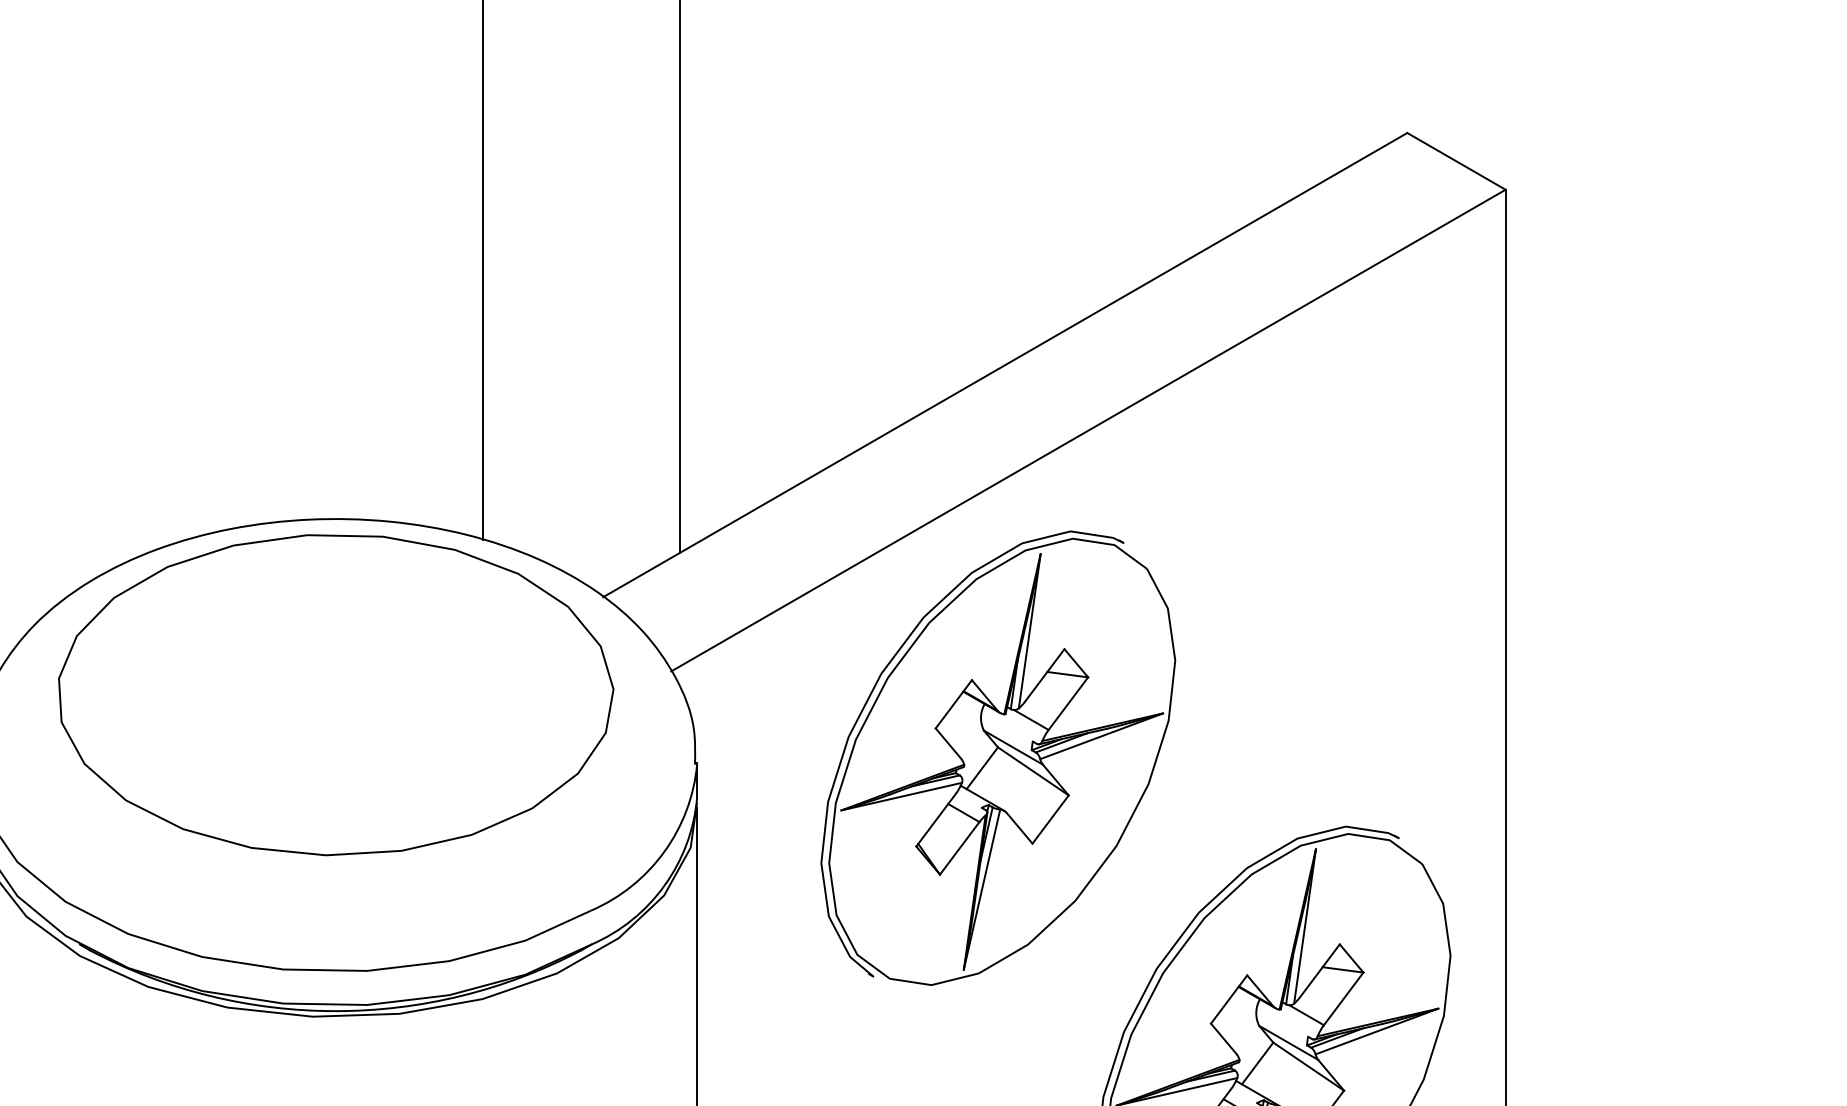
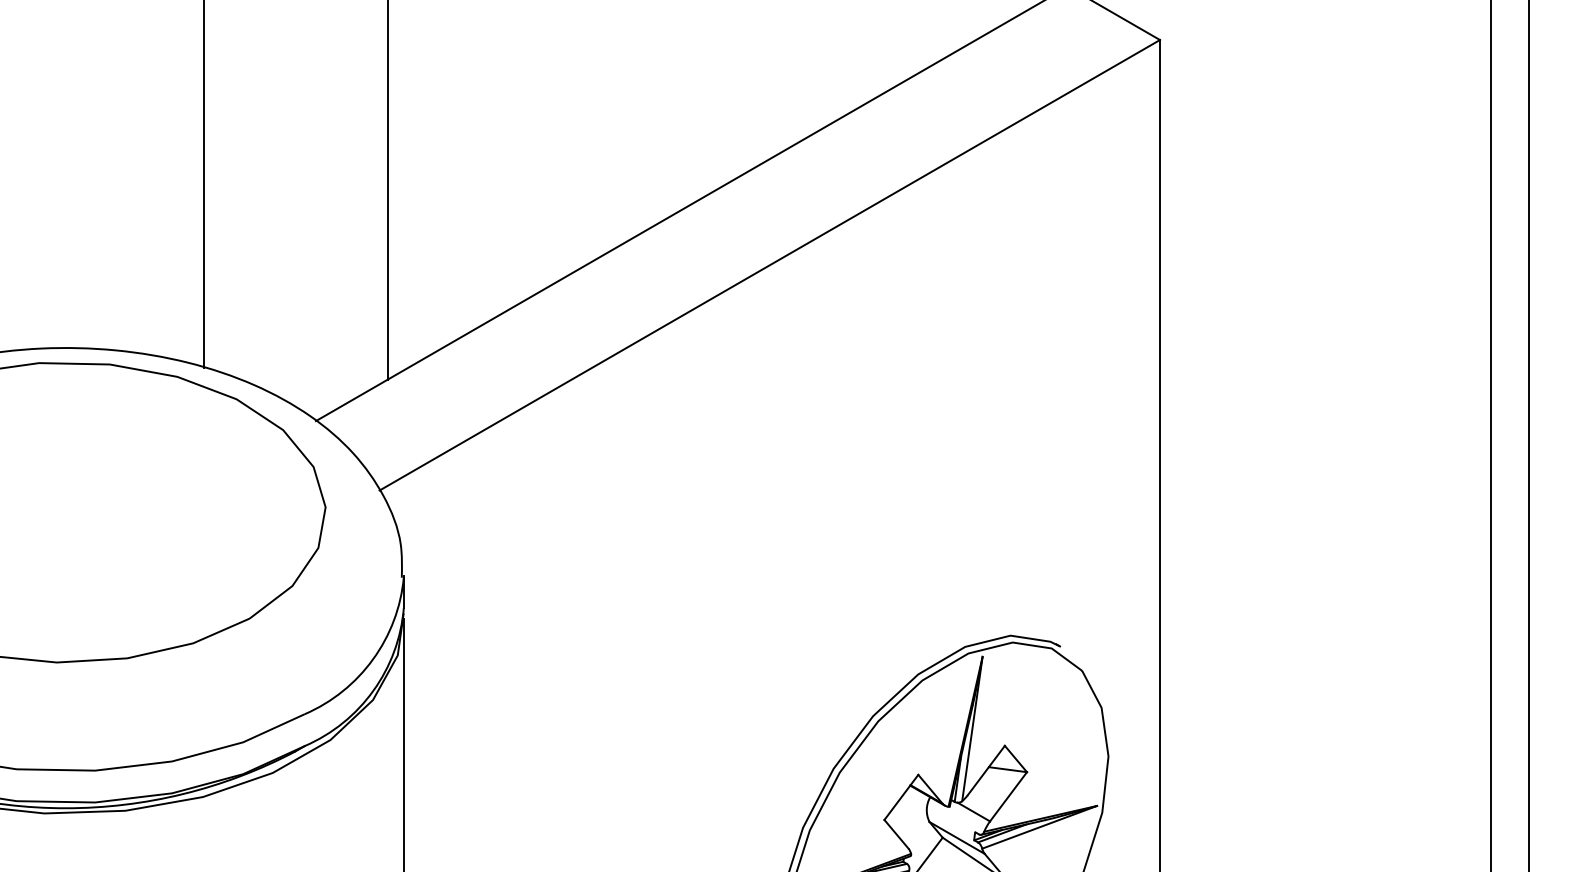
part: (998, 757) -> (685, 571), removed

